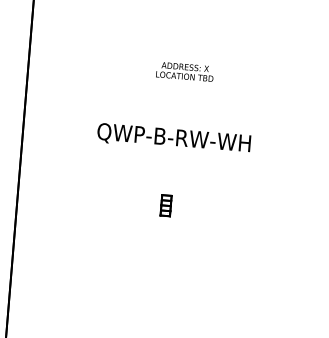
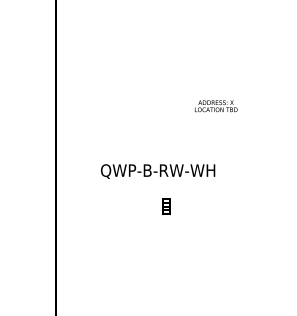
text: (185, 72) -> (216, 106), moved
text: (174, 138) -> (158, 171), moved

